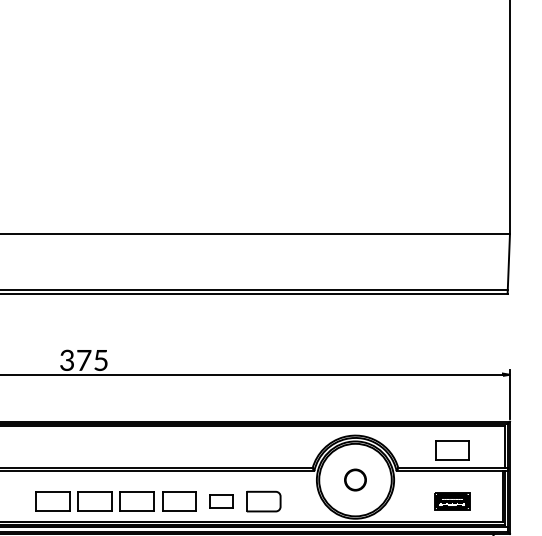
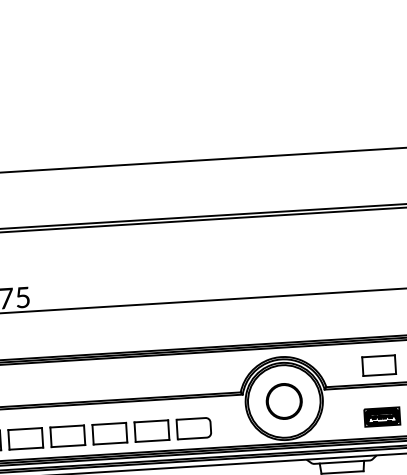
circle: (355, 479) -> (284, 400), size x1.67
part: (221, 501) -> (151, 431), size x1.43

